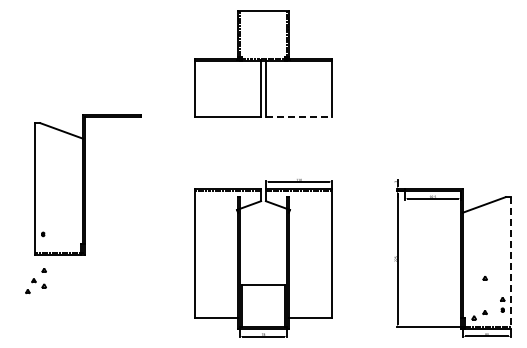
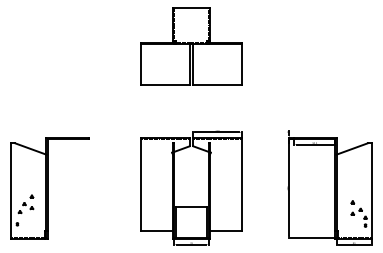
line: (299, 116) -> (217, 84), dashed -> solid
part: (87, 184) -> (49, 187), moved
line: (511, 263) -> (371, 191), dashed -> solid
part: (479, 315) -> (356, 211), moved

